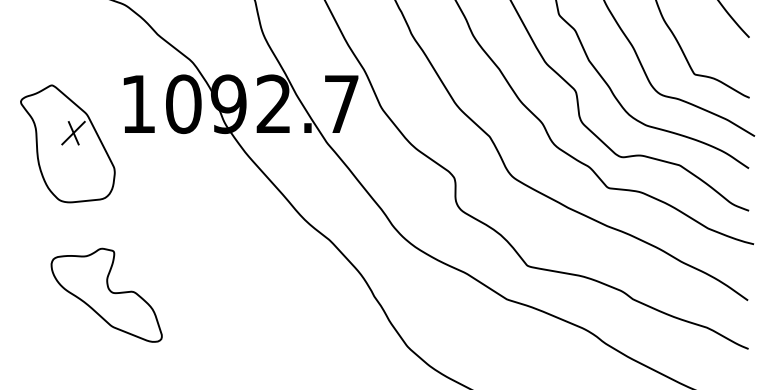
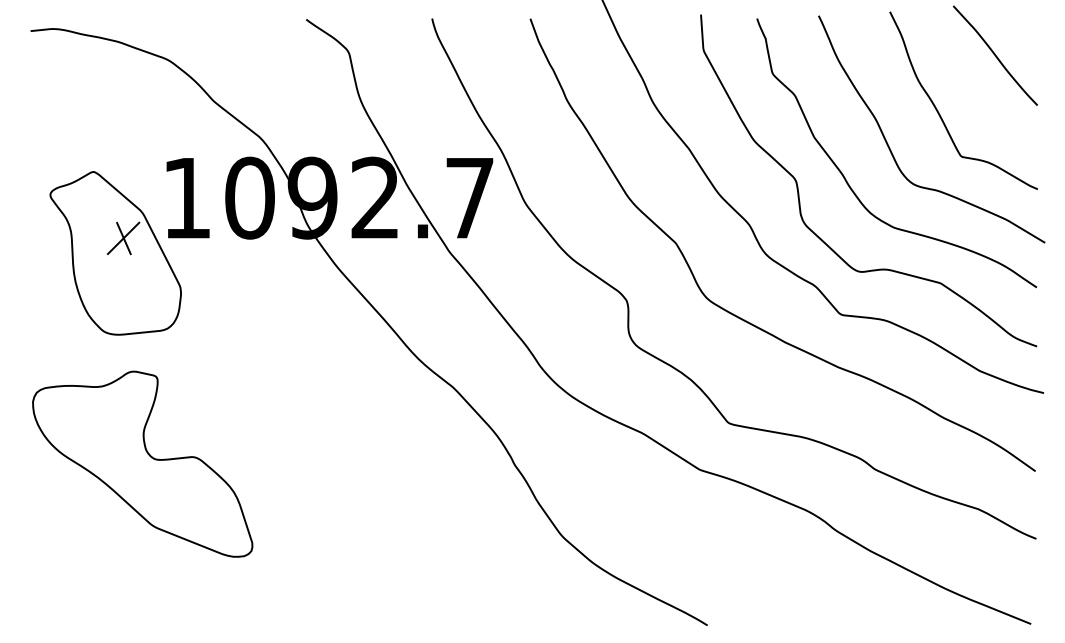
part: (67, 144) -> (115, 253), moved
part: (106, 294) -> (142, 463), size x1.43

